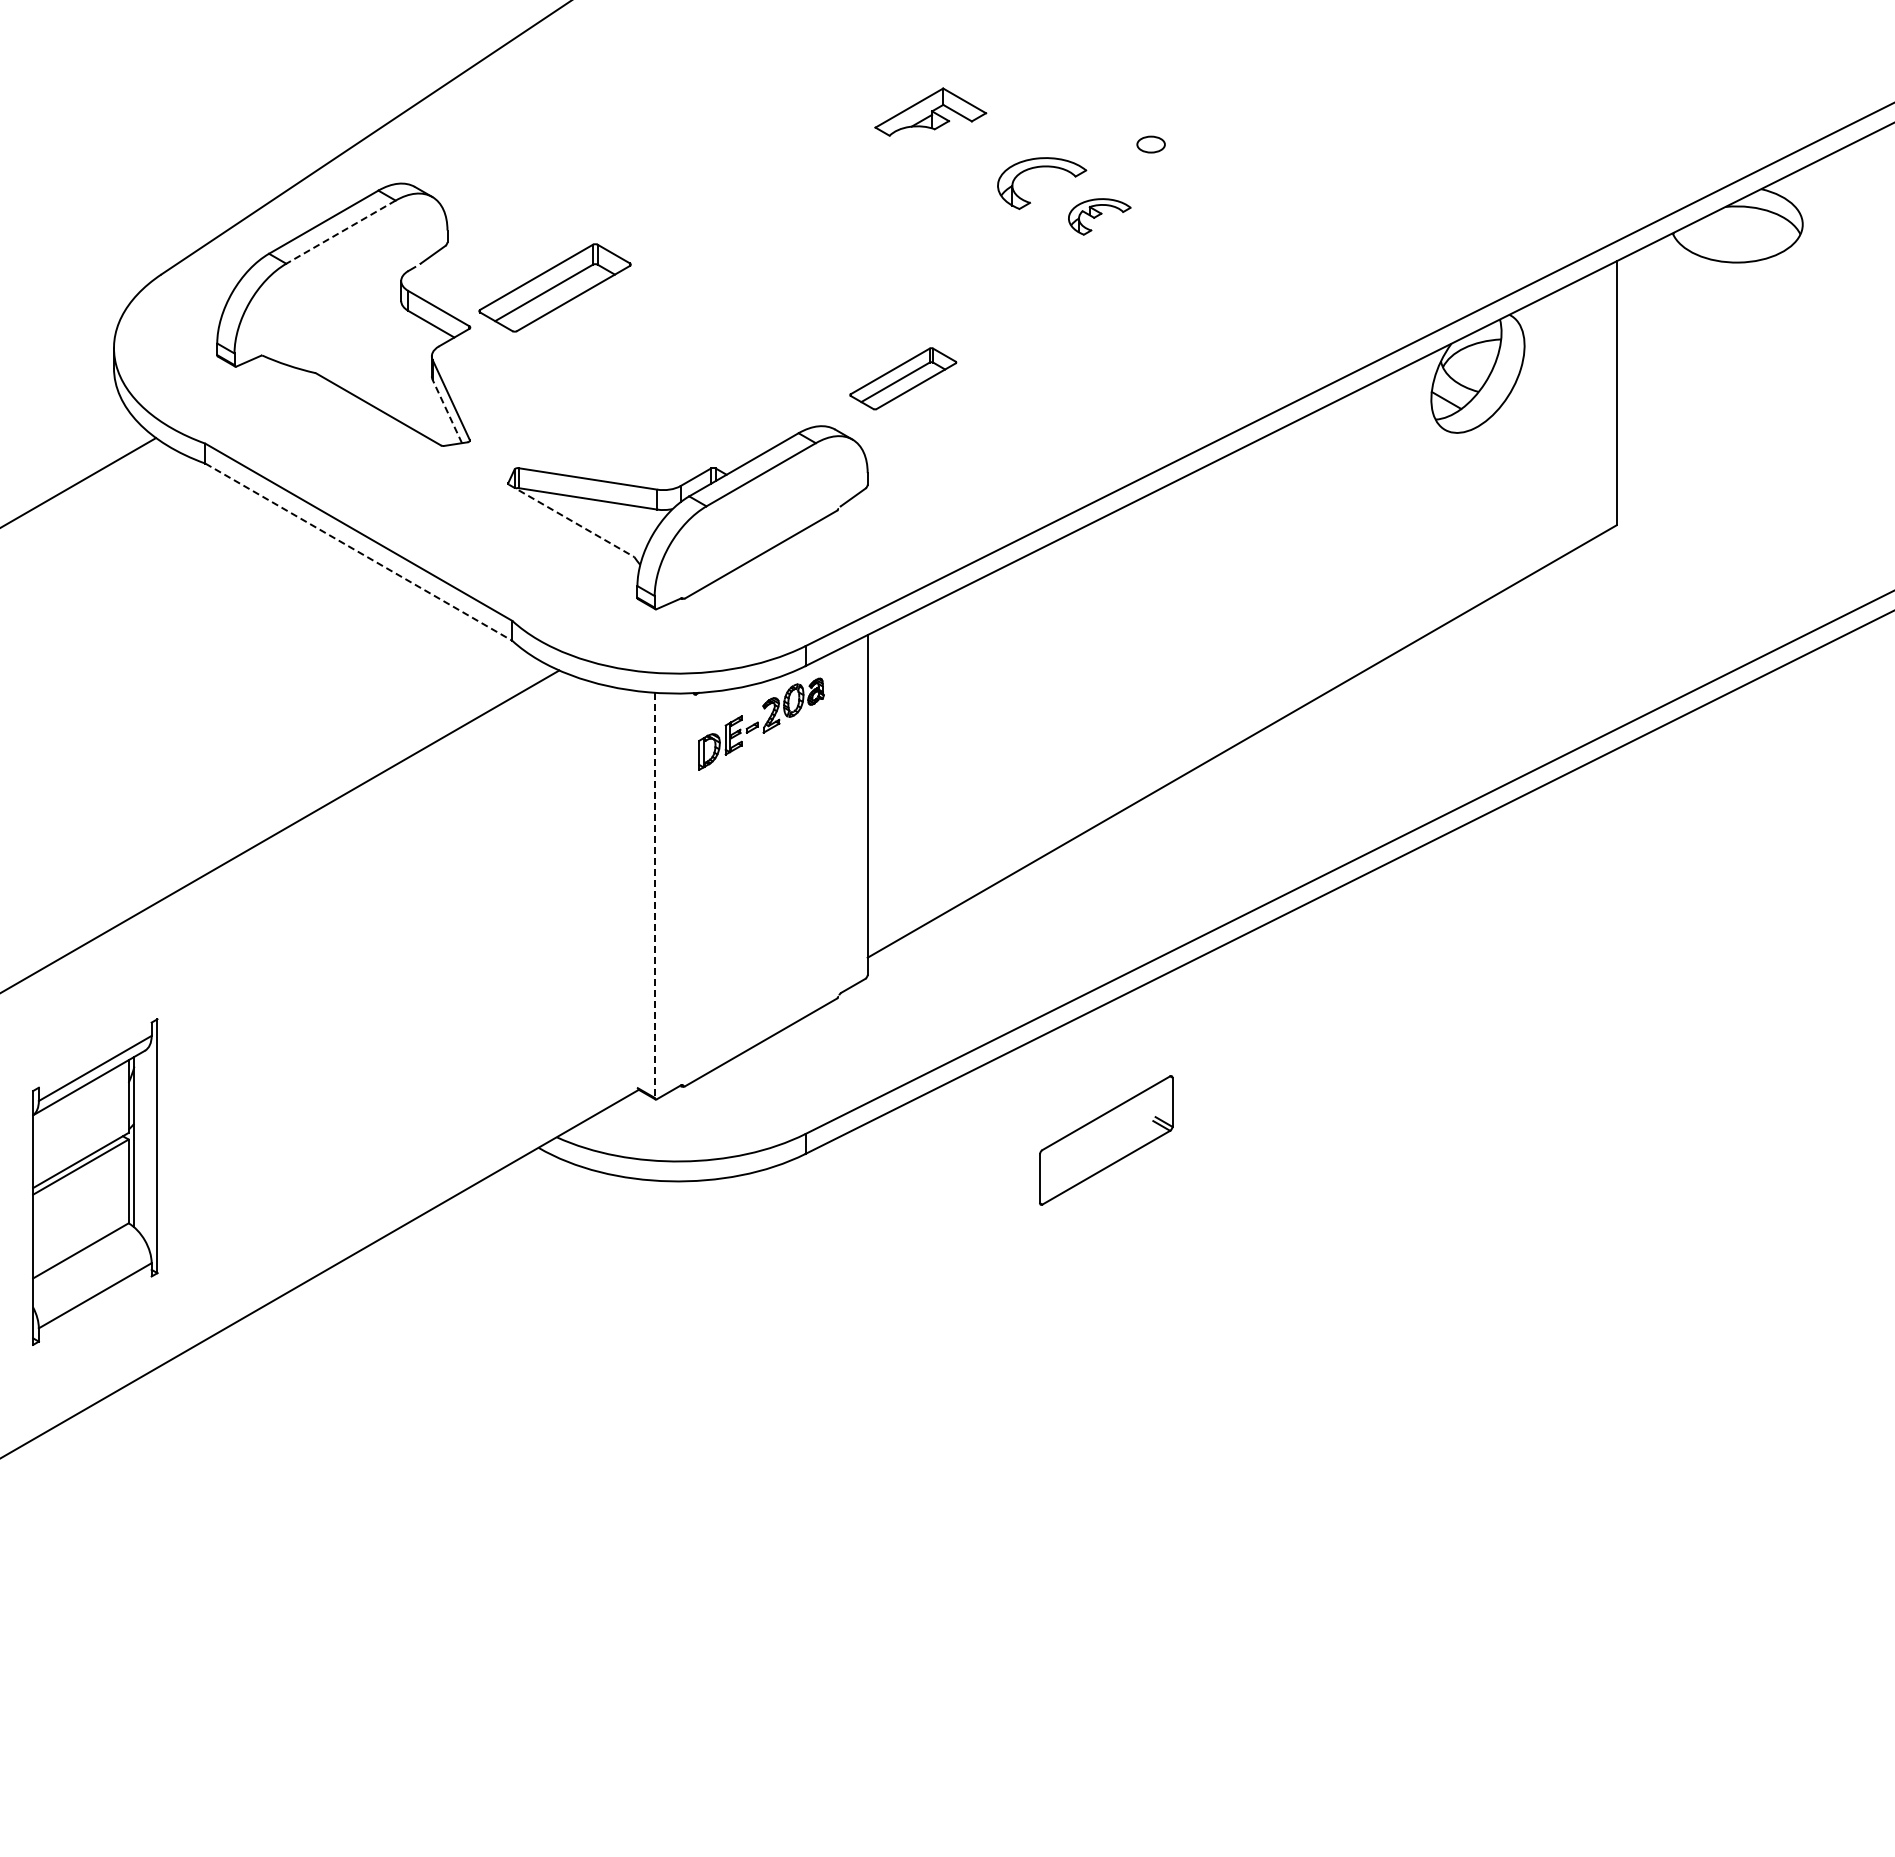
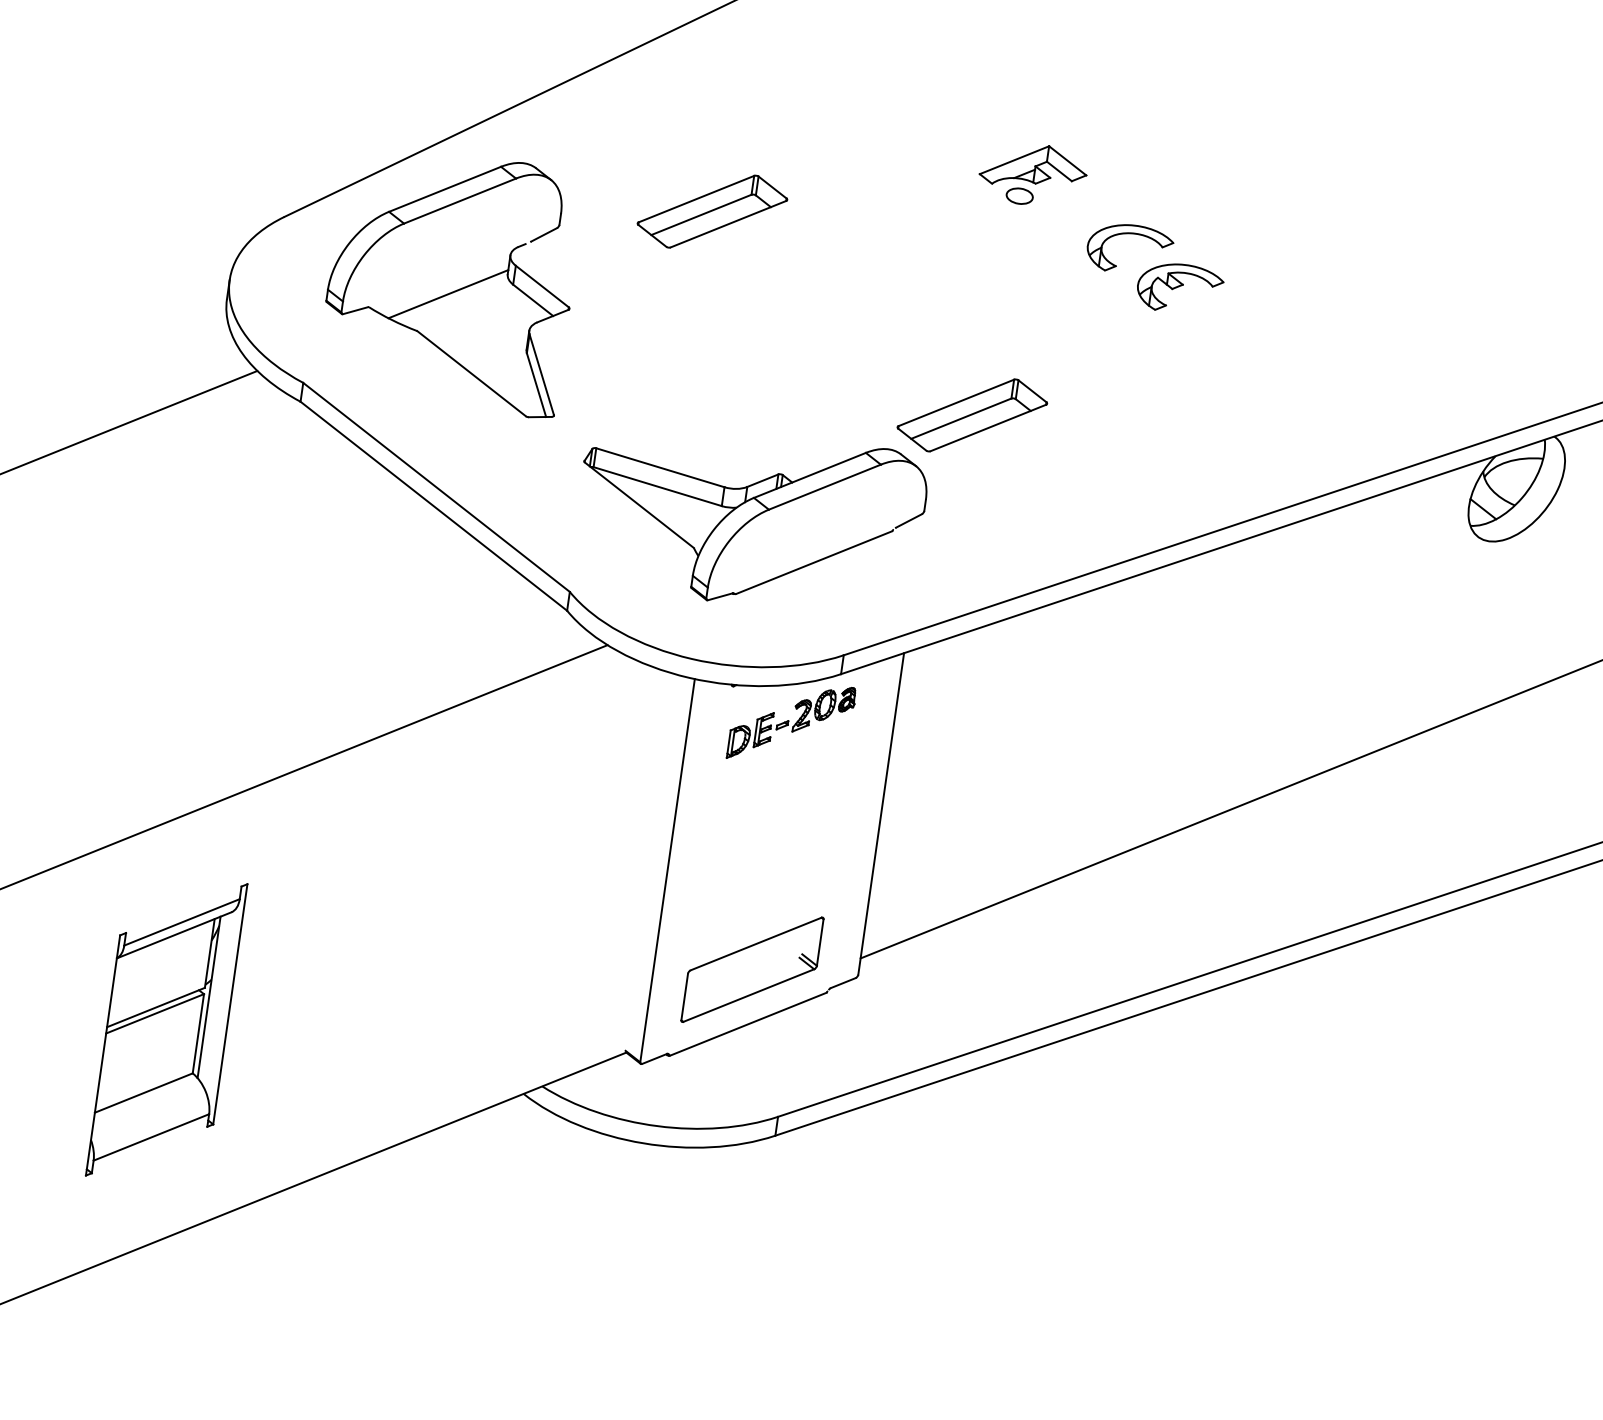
part: (1150, 144) -> (1019, 196), moved
part: (1099, 216) -> (1179, 288), size x1.43
line: (340, 232) -> (459, 201), dashed -> solid
part: (554, 287) -> (711, 211), moved
line: (342, 330) -> (448, 294), added
part: (902, 378) -> (971, 415), size x1.43
line: (447, 411) -> (536, 385), dashed -> solid
line: (572, 521) -> (640, 505), dashed -> solid
line: (359, 552) -> (434, 506), dashed -> solid
line: (654, 895) -> (667, 870), dashed -> solid
part: (1106, 1140) -> (752, 969), moved
part: (95, 1181) -> (166, 1029), moved

